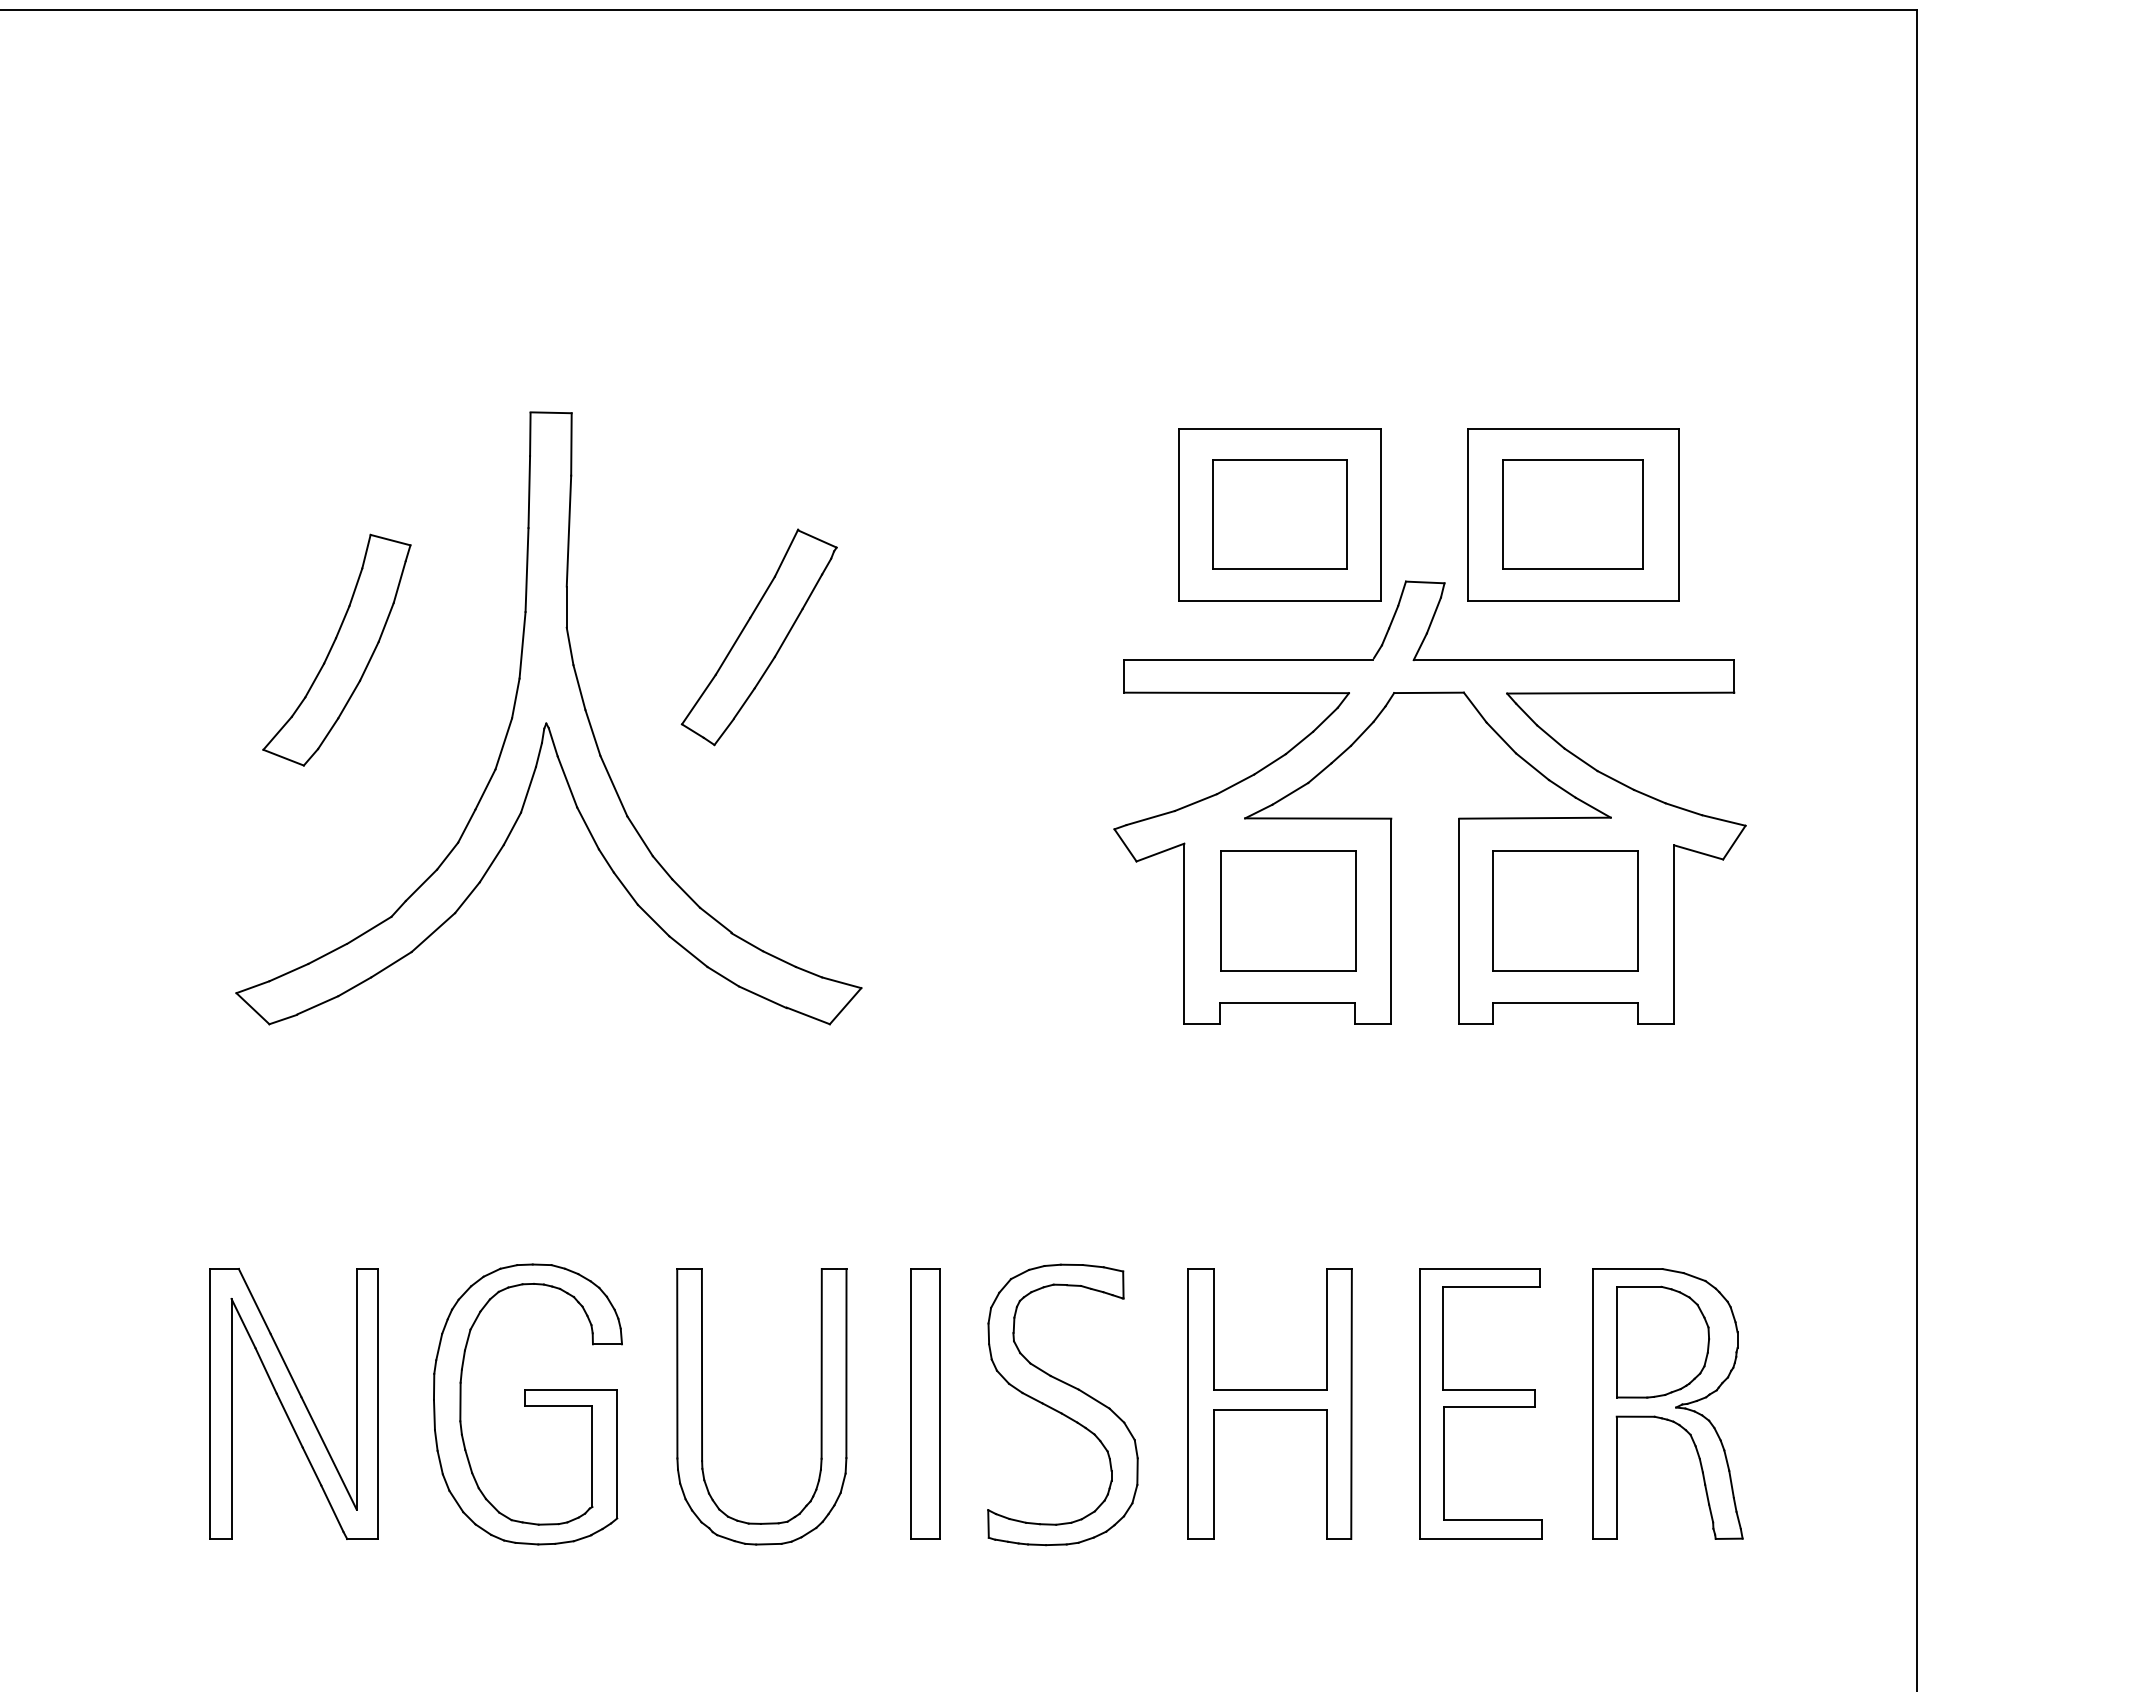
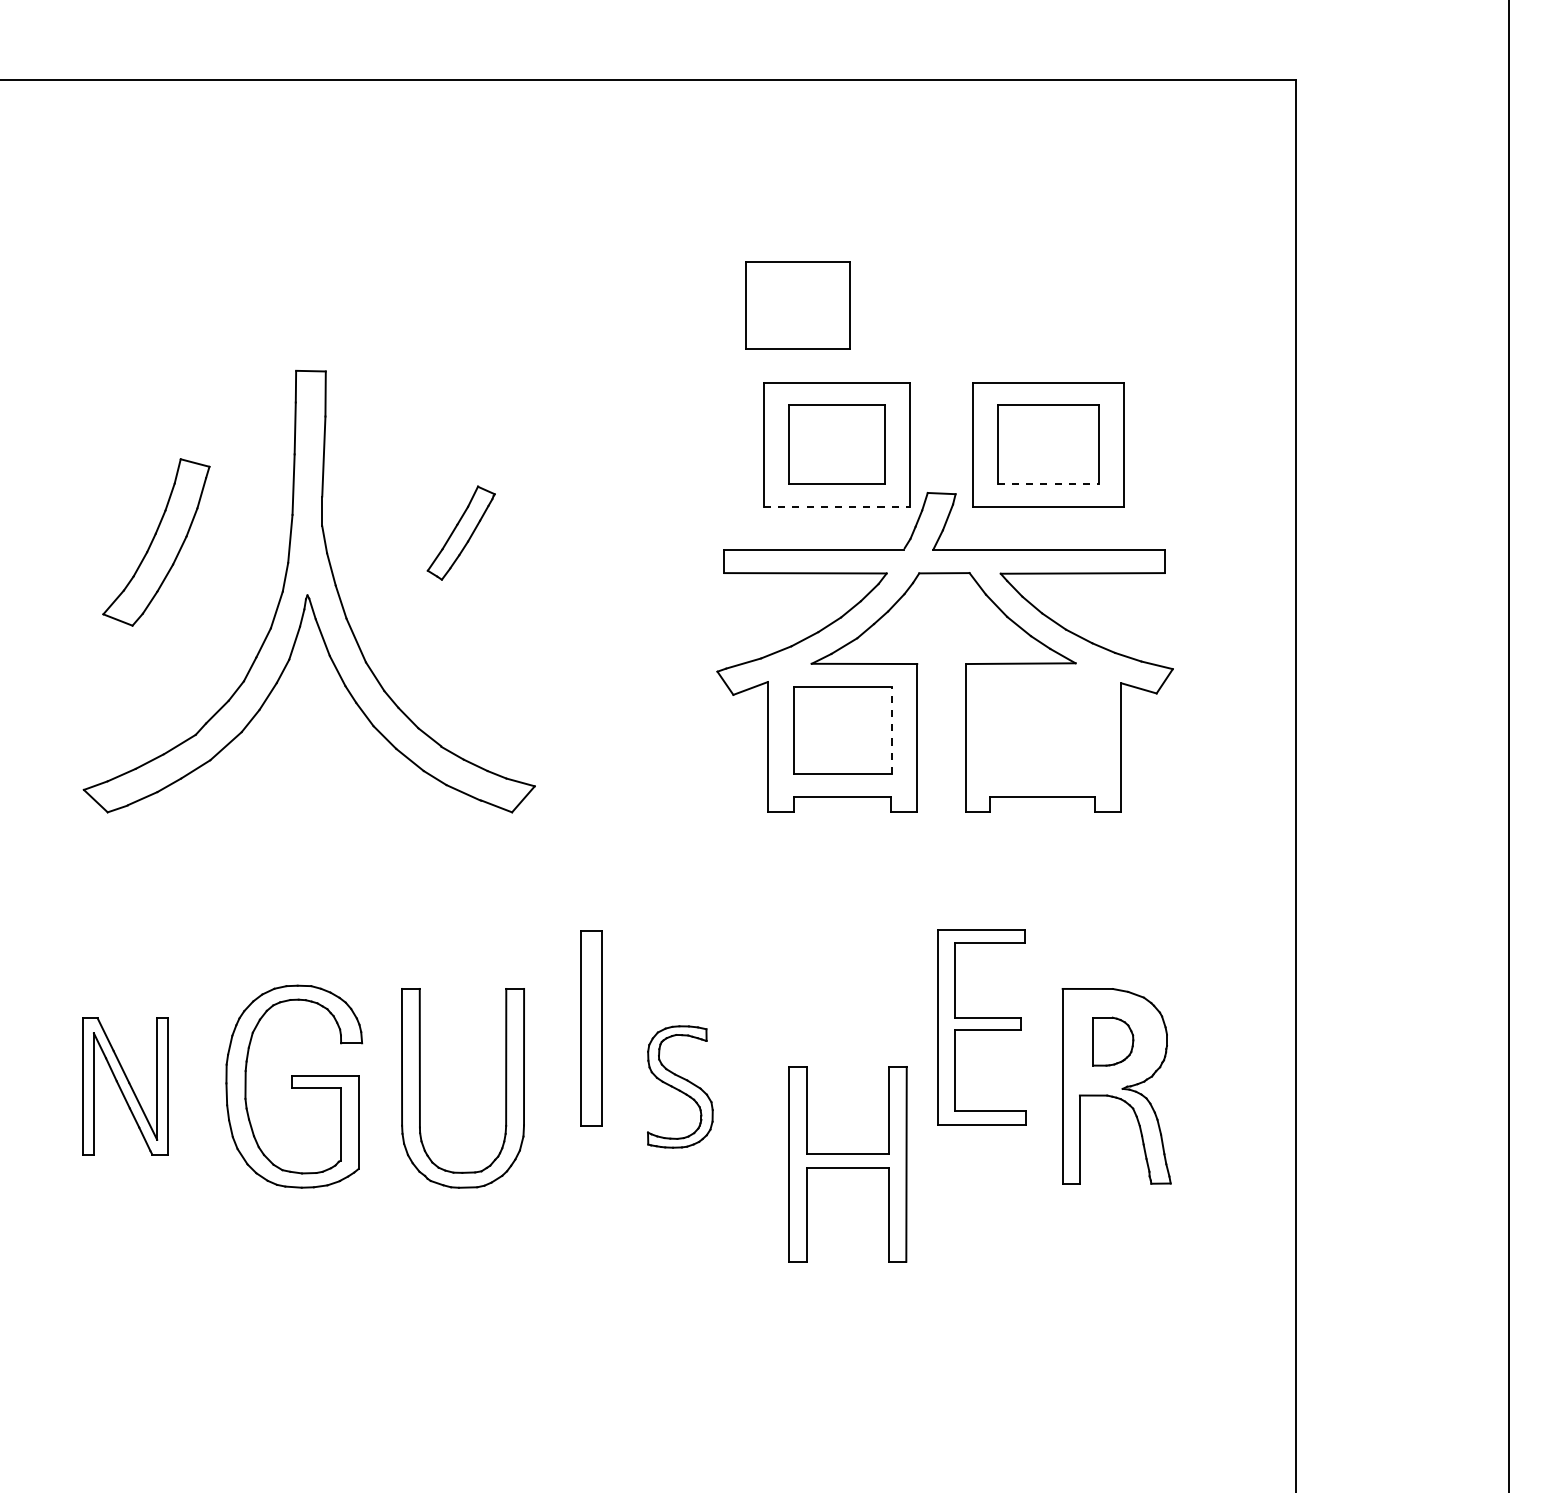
line: (1573, 568) -> (1048, 483), solid -> dashed
line: (1280, 600) -> (837, 506), solid -> dashed
part: (759, 636) -> (461, 532), size x0.6
line: (1355, 910) -> (891, 730), solid -> dashed
part: (1564, 910) -> (797, 305), moved
part: (1663, 1341) -> (1113, 1041), size x0.6
part: (294, 1404) -> (125, 1086), size x0.7
part: (924, 1404) -> (591, 1028), moved
part: (1063, 1404) -> (680, 1086), size x0.6
part: (1269, 1404) -> (847, 1164), moved
part: (1480, 1404) -> (981, 1027), moved

